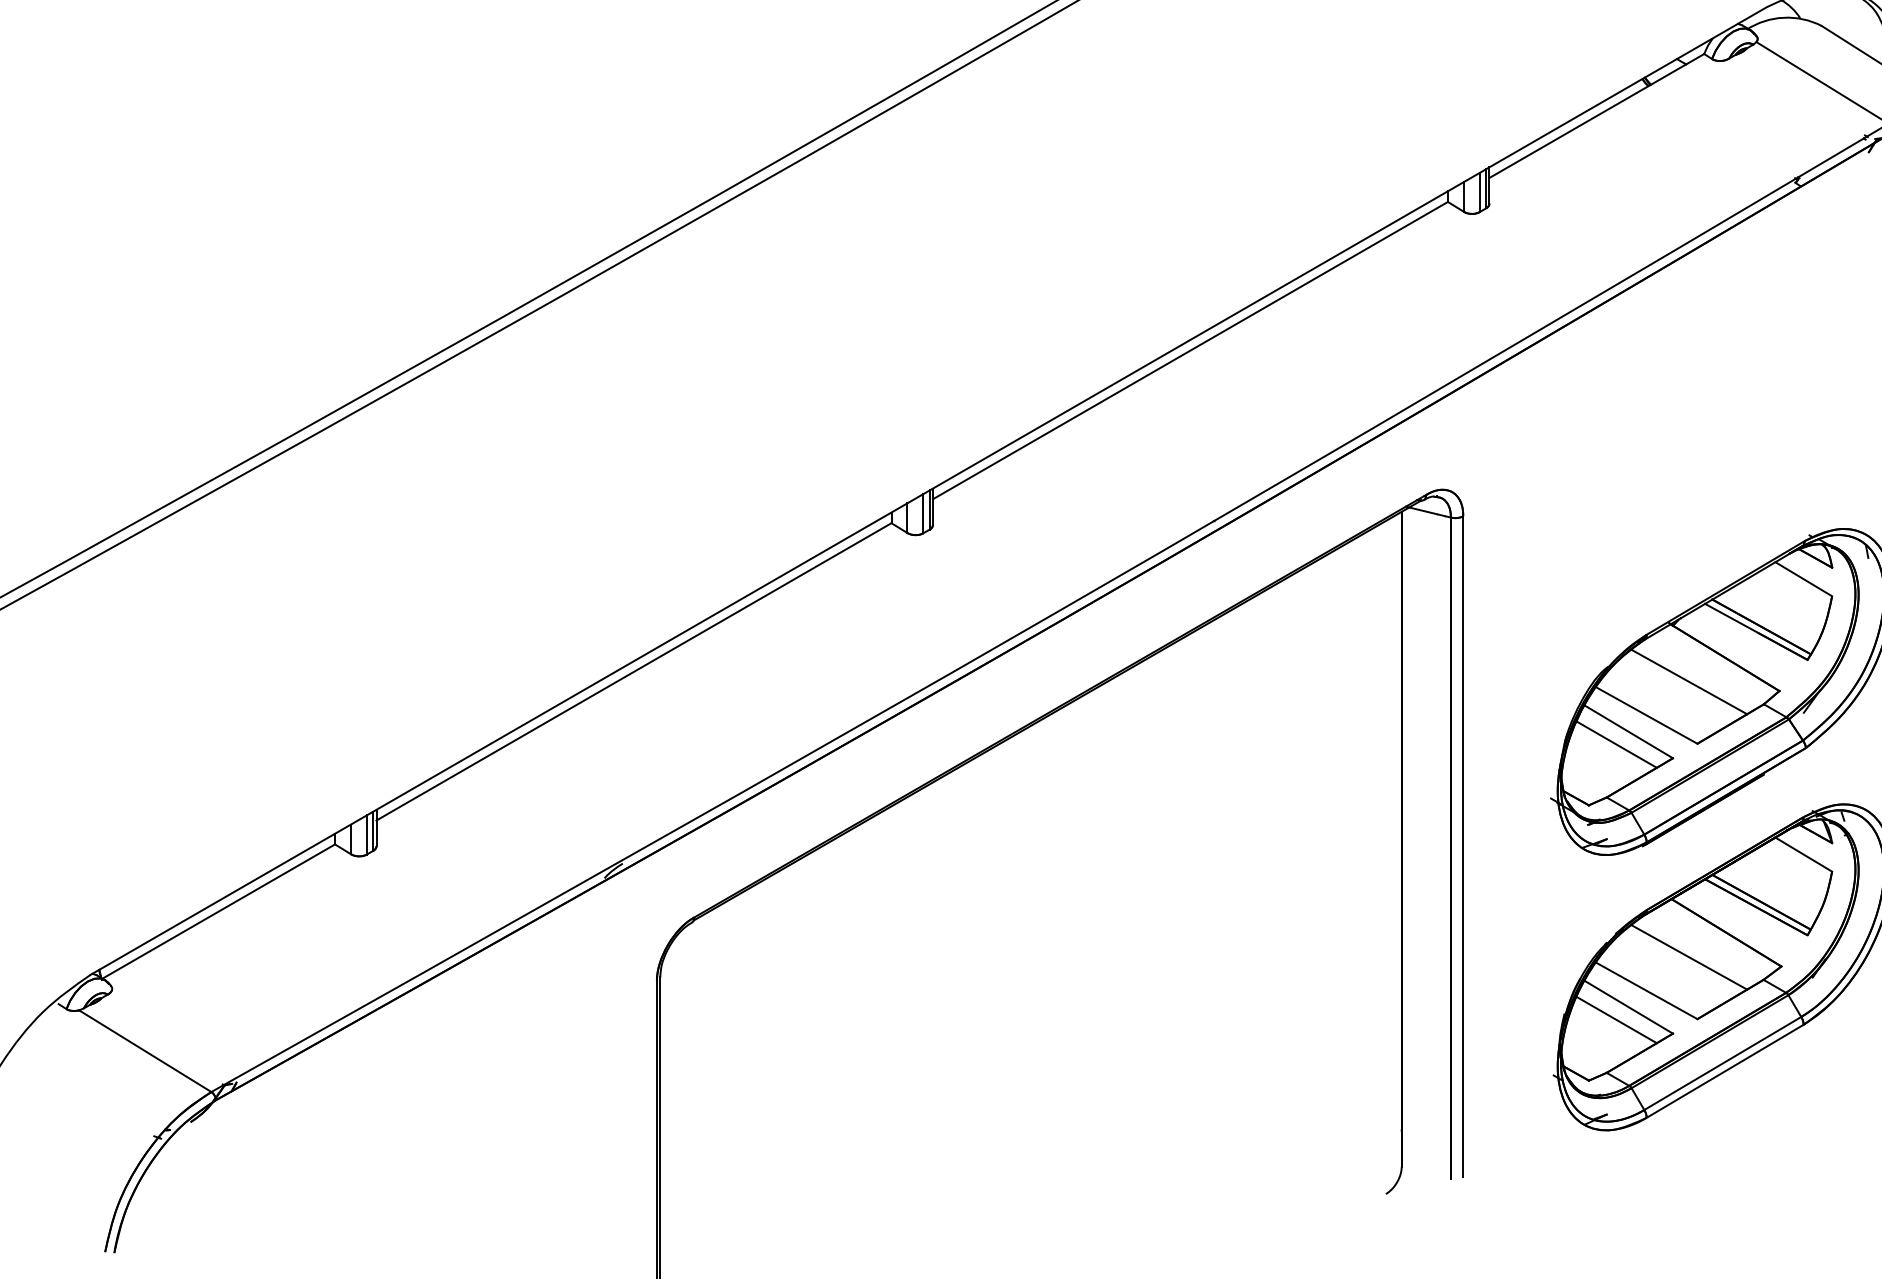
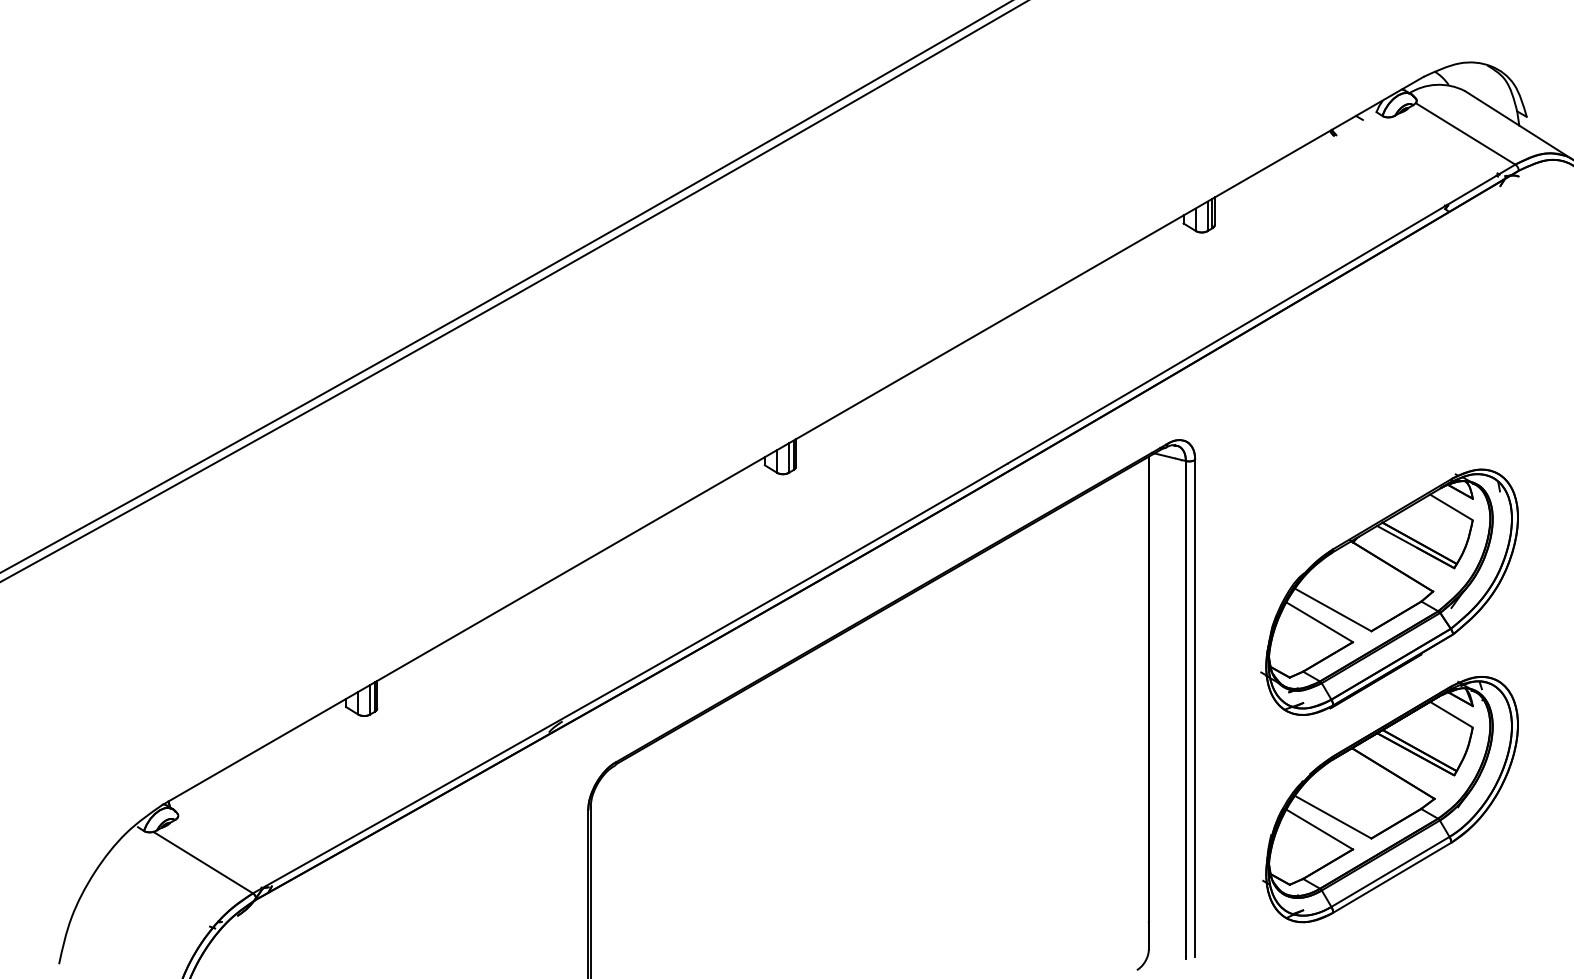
line: (1596, 115) -> (1295, 158), removed
line: (1190, 350) -> (989, 335), removed
line: (633, 672) -> (570, 577), removed
line: (1689, 681) -> (1365, 584), removed
line: (1616, 744) -> (1310, 631), removed
line: (218, 911) -> (258, 757), removed
line: (1689, 958) -> (1365, 792), removed
line: (1616, 1019) -> (1310, 838), removed

